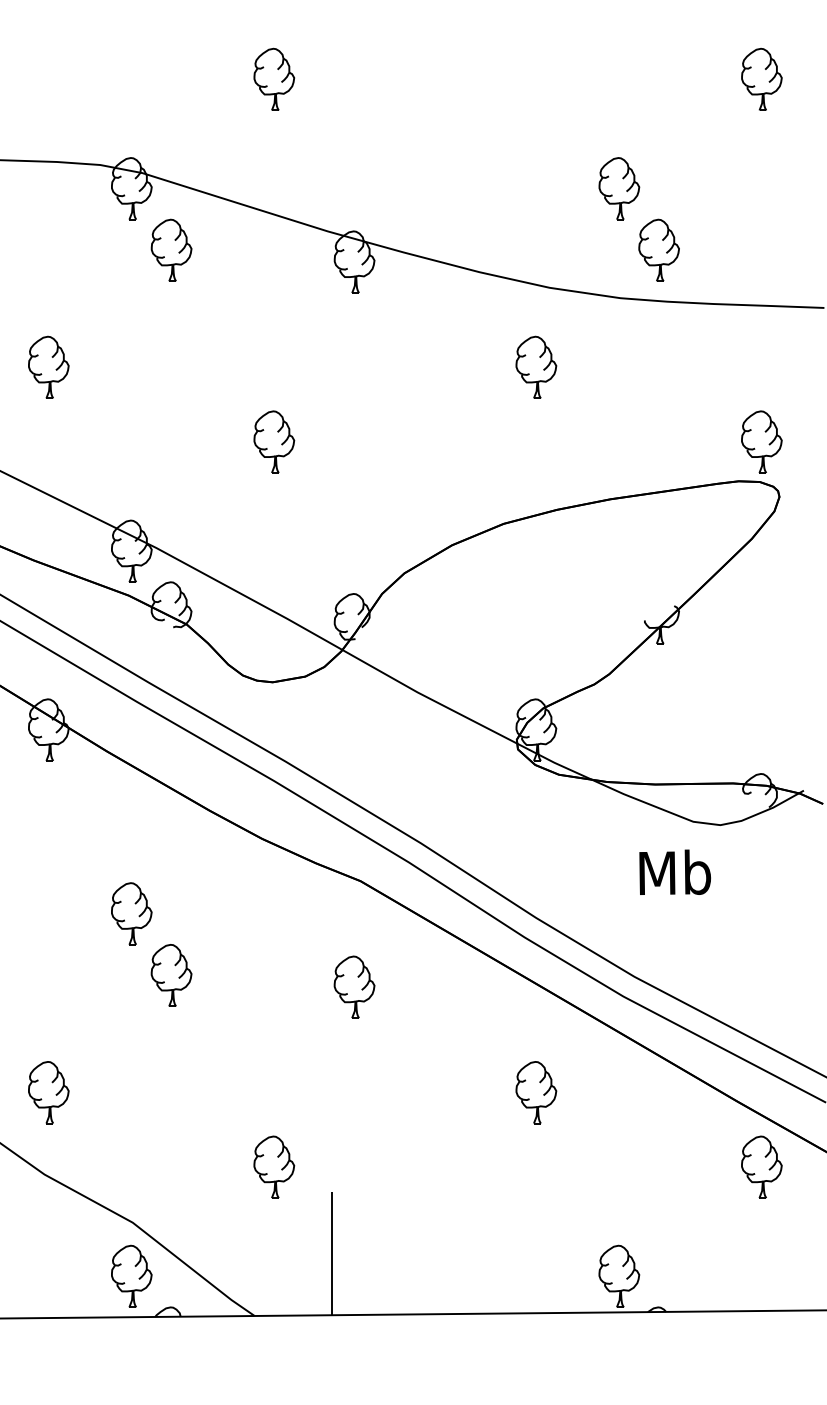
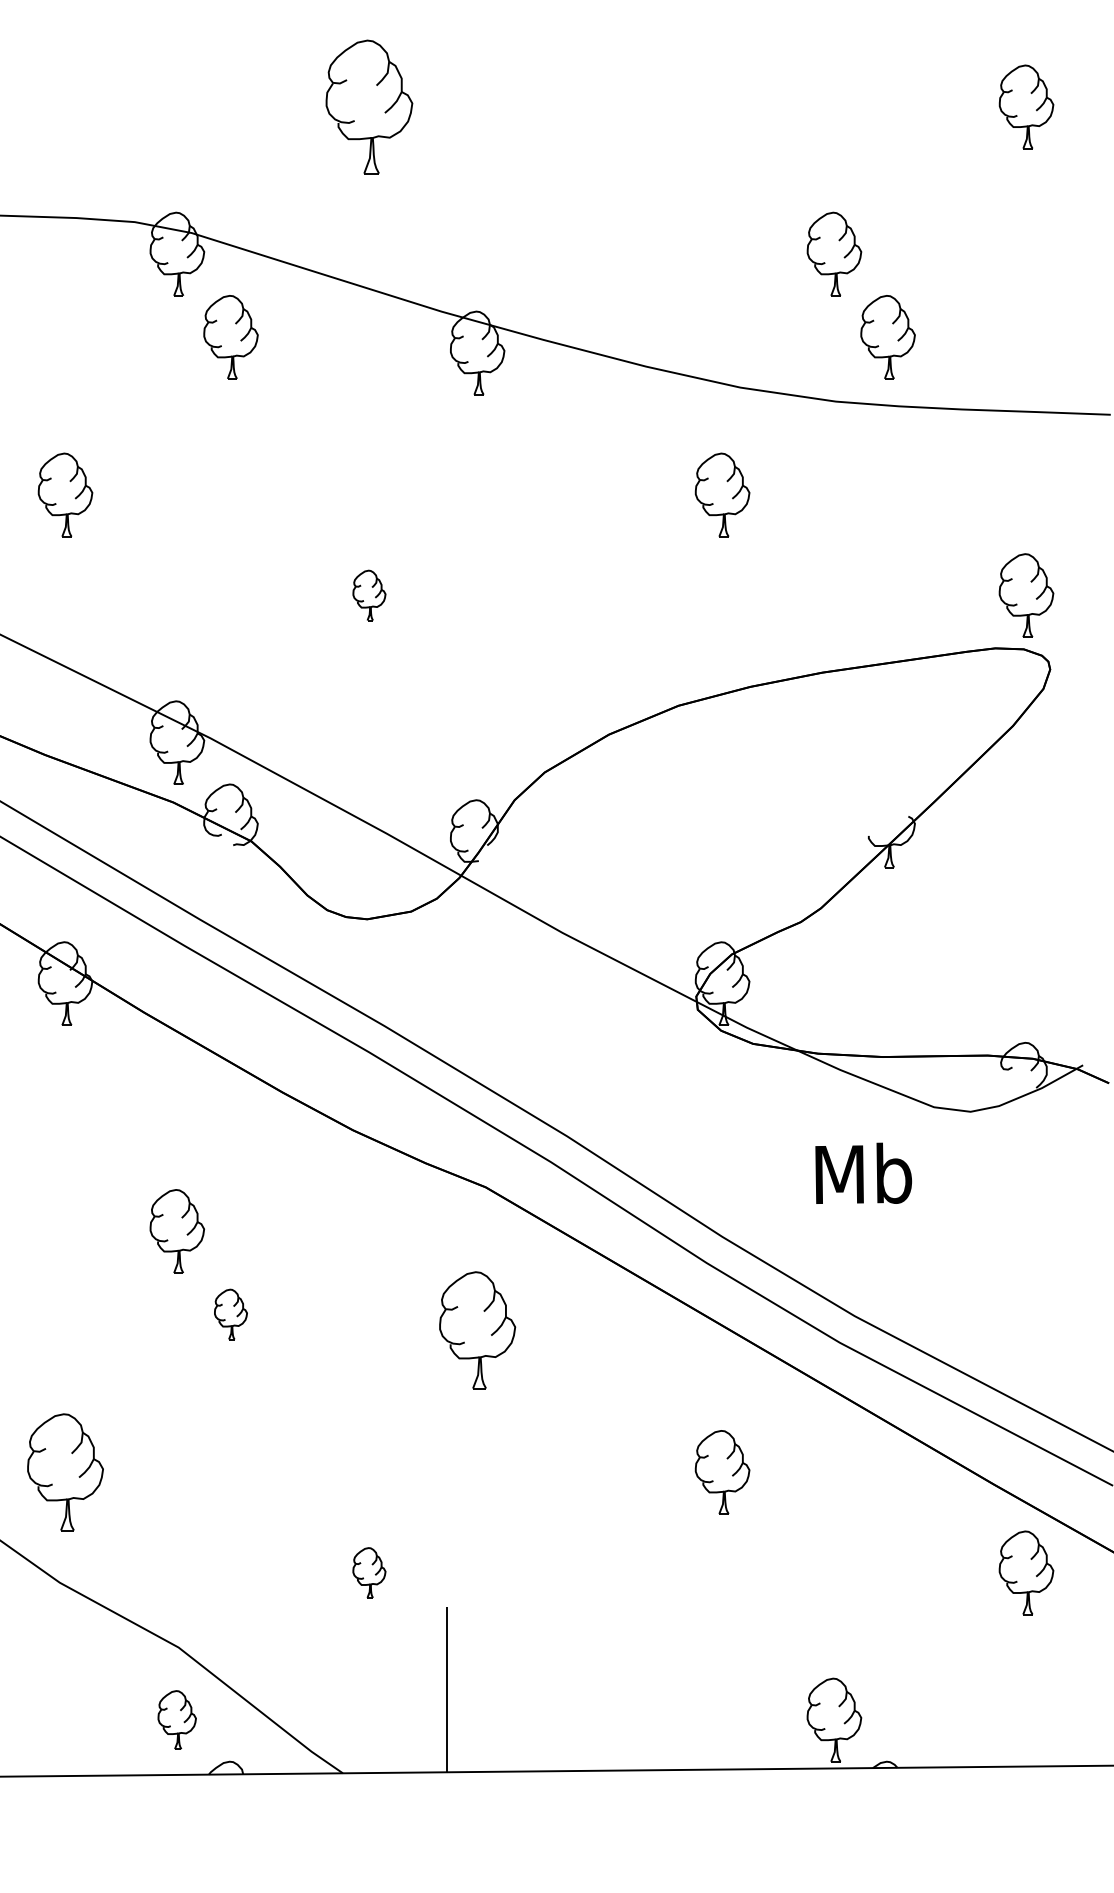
part: (274, 79) -> (369, 106), size x1.6
part: (274, 442) -> (369, 595), size x0.6
text: (675, 871) -> (863, 1172), moved
part: (171, 975) -> (230, 1314), size x0.6
part: (354, 987) -> (477, 1330), size x1.4
part: (48, 1092) -> (65, 1472), size x1.4
part: (274, 1166) -> (369, 1572), size x0.6
part: (131, 1276) -> (176, 1719), size x0.7

